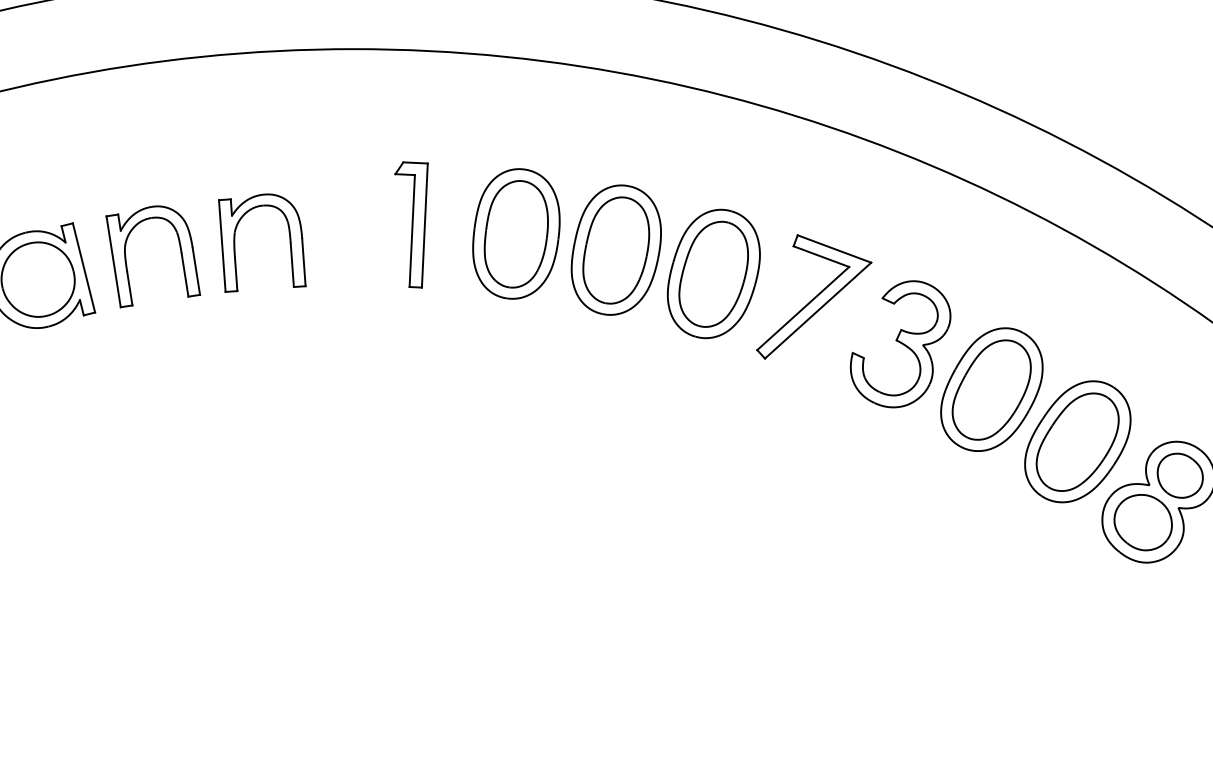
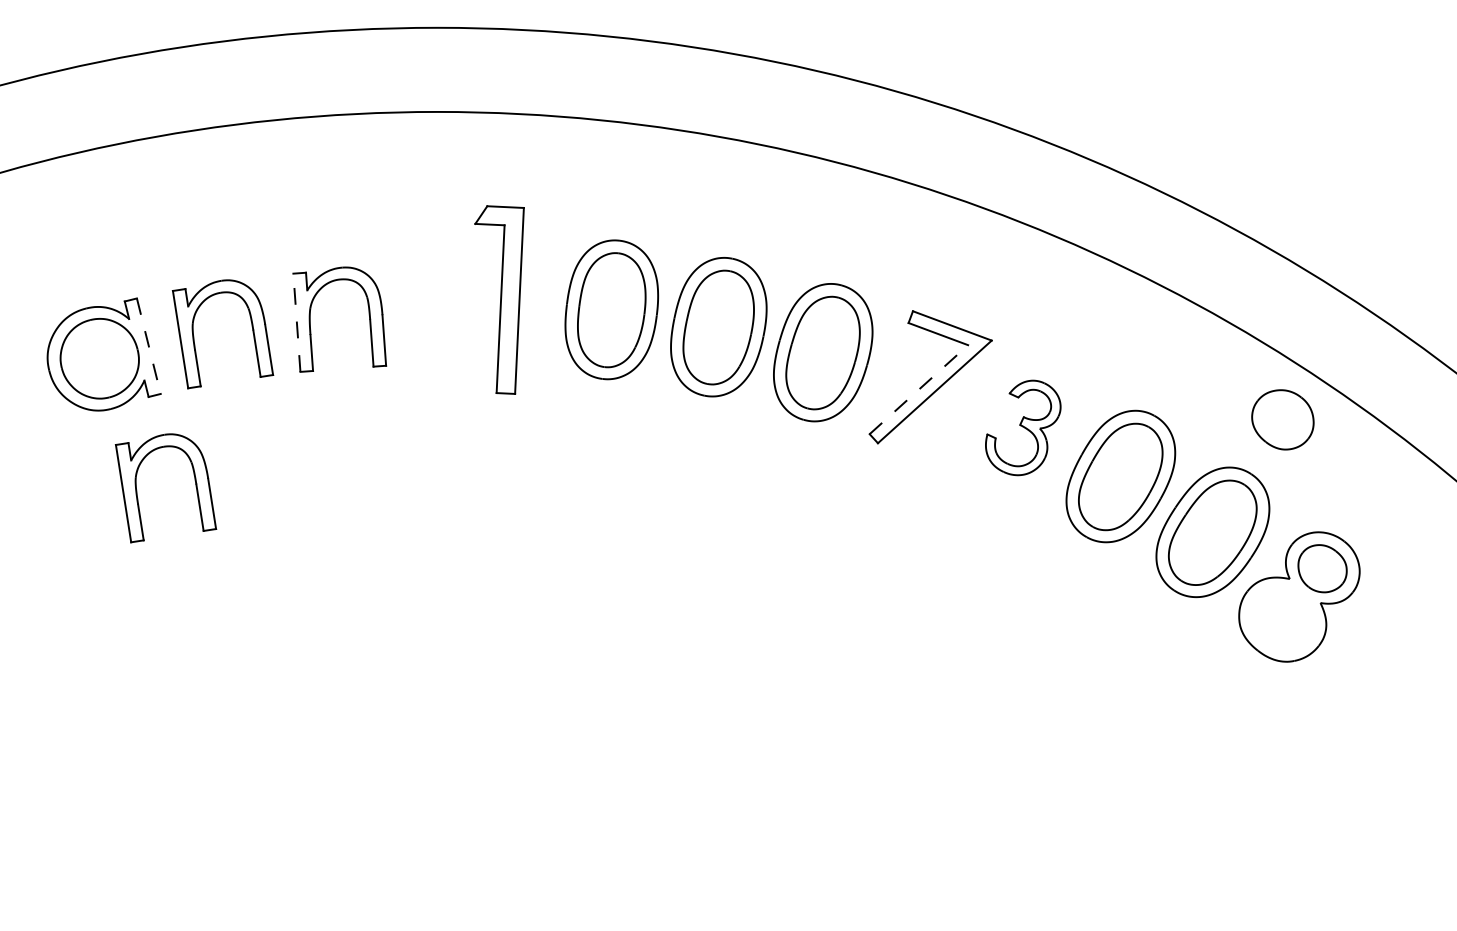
part: (411, 225) -> (499, 300), size x1.4
line: (221, 245) -> (296, 322), solid -> dashed
line: (83, 268) -> (148, 346), solid -> dashed
line: (803, 308) -> (919, 389), solid -> dashed
part: (900, 343) -> (1023, 427), size x0.7
part: (73, 402) -> (137, 490), added
part: (1142, 522) -> (1282, 419), moved

